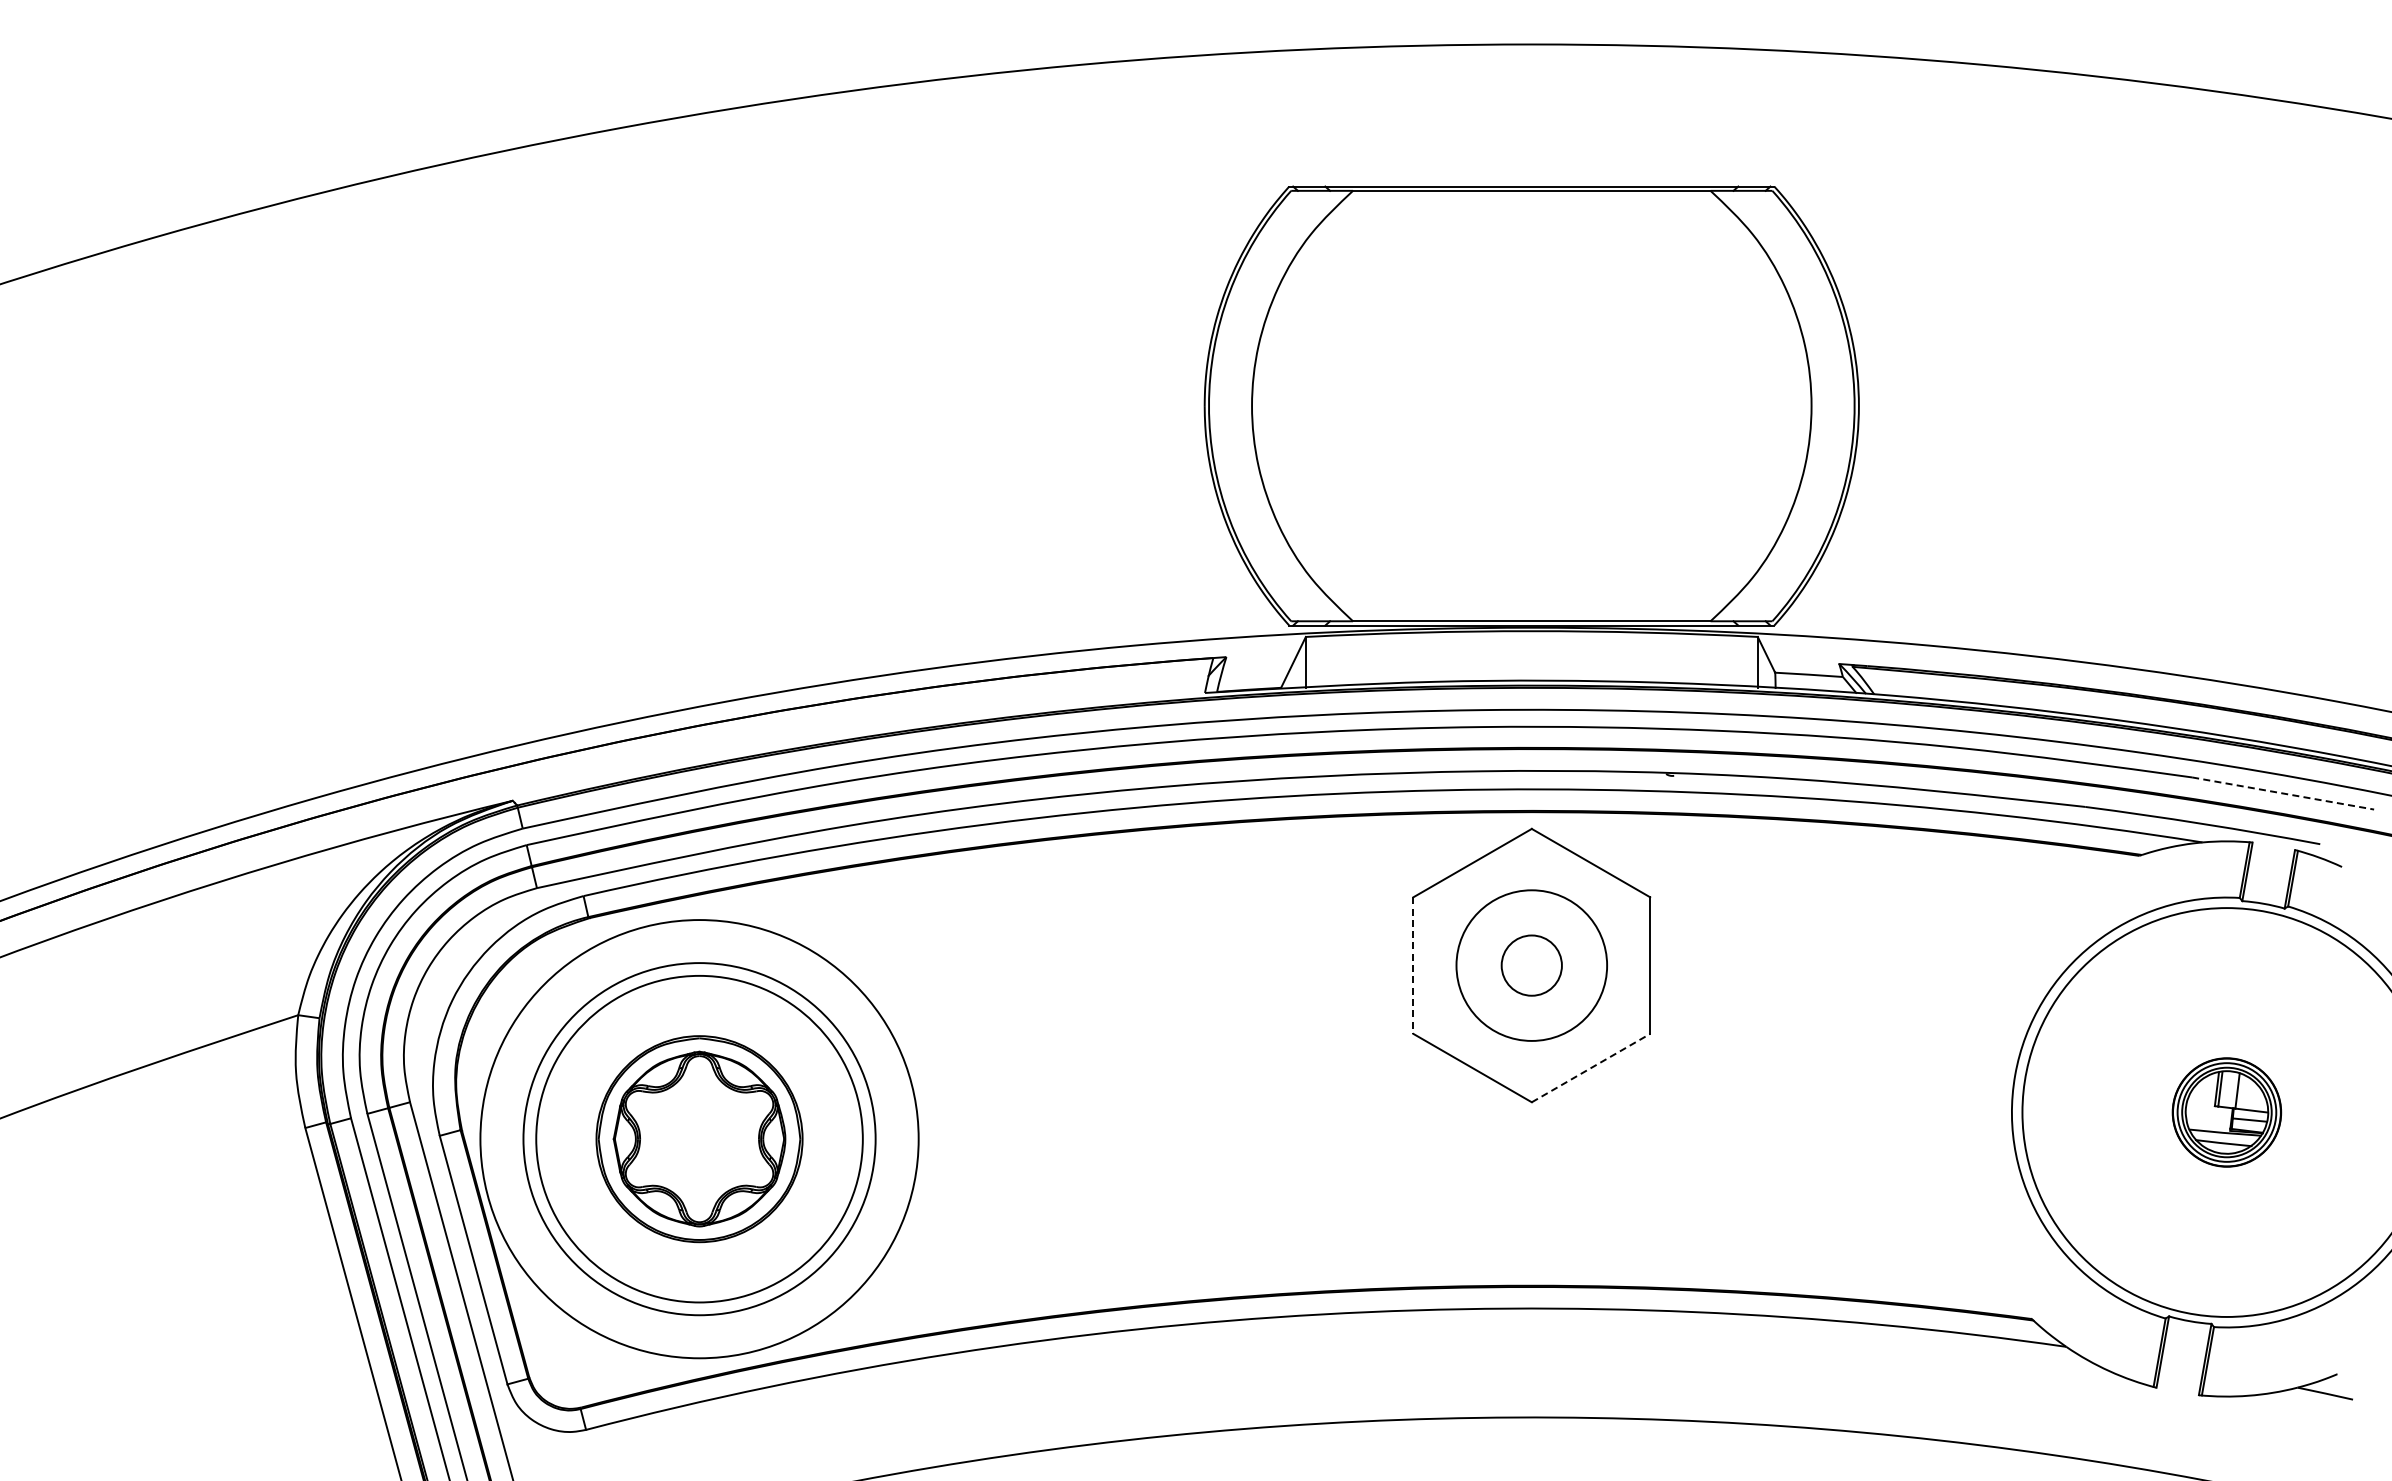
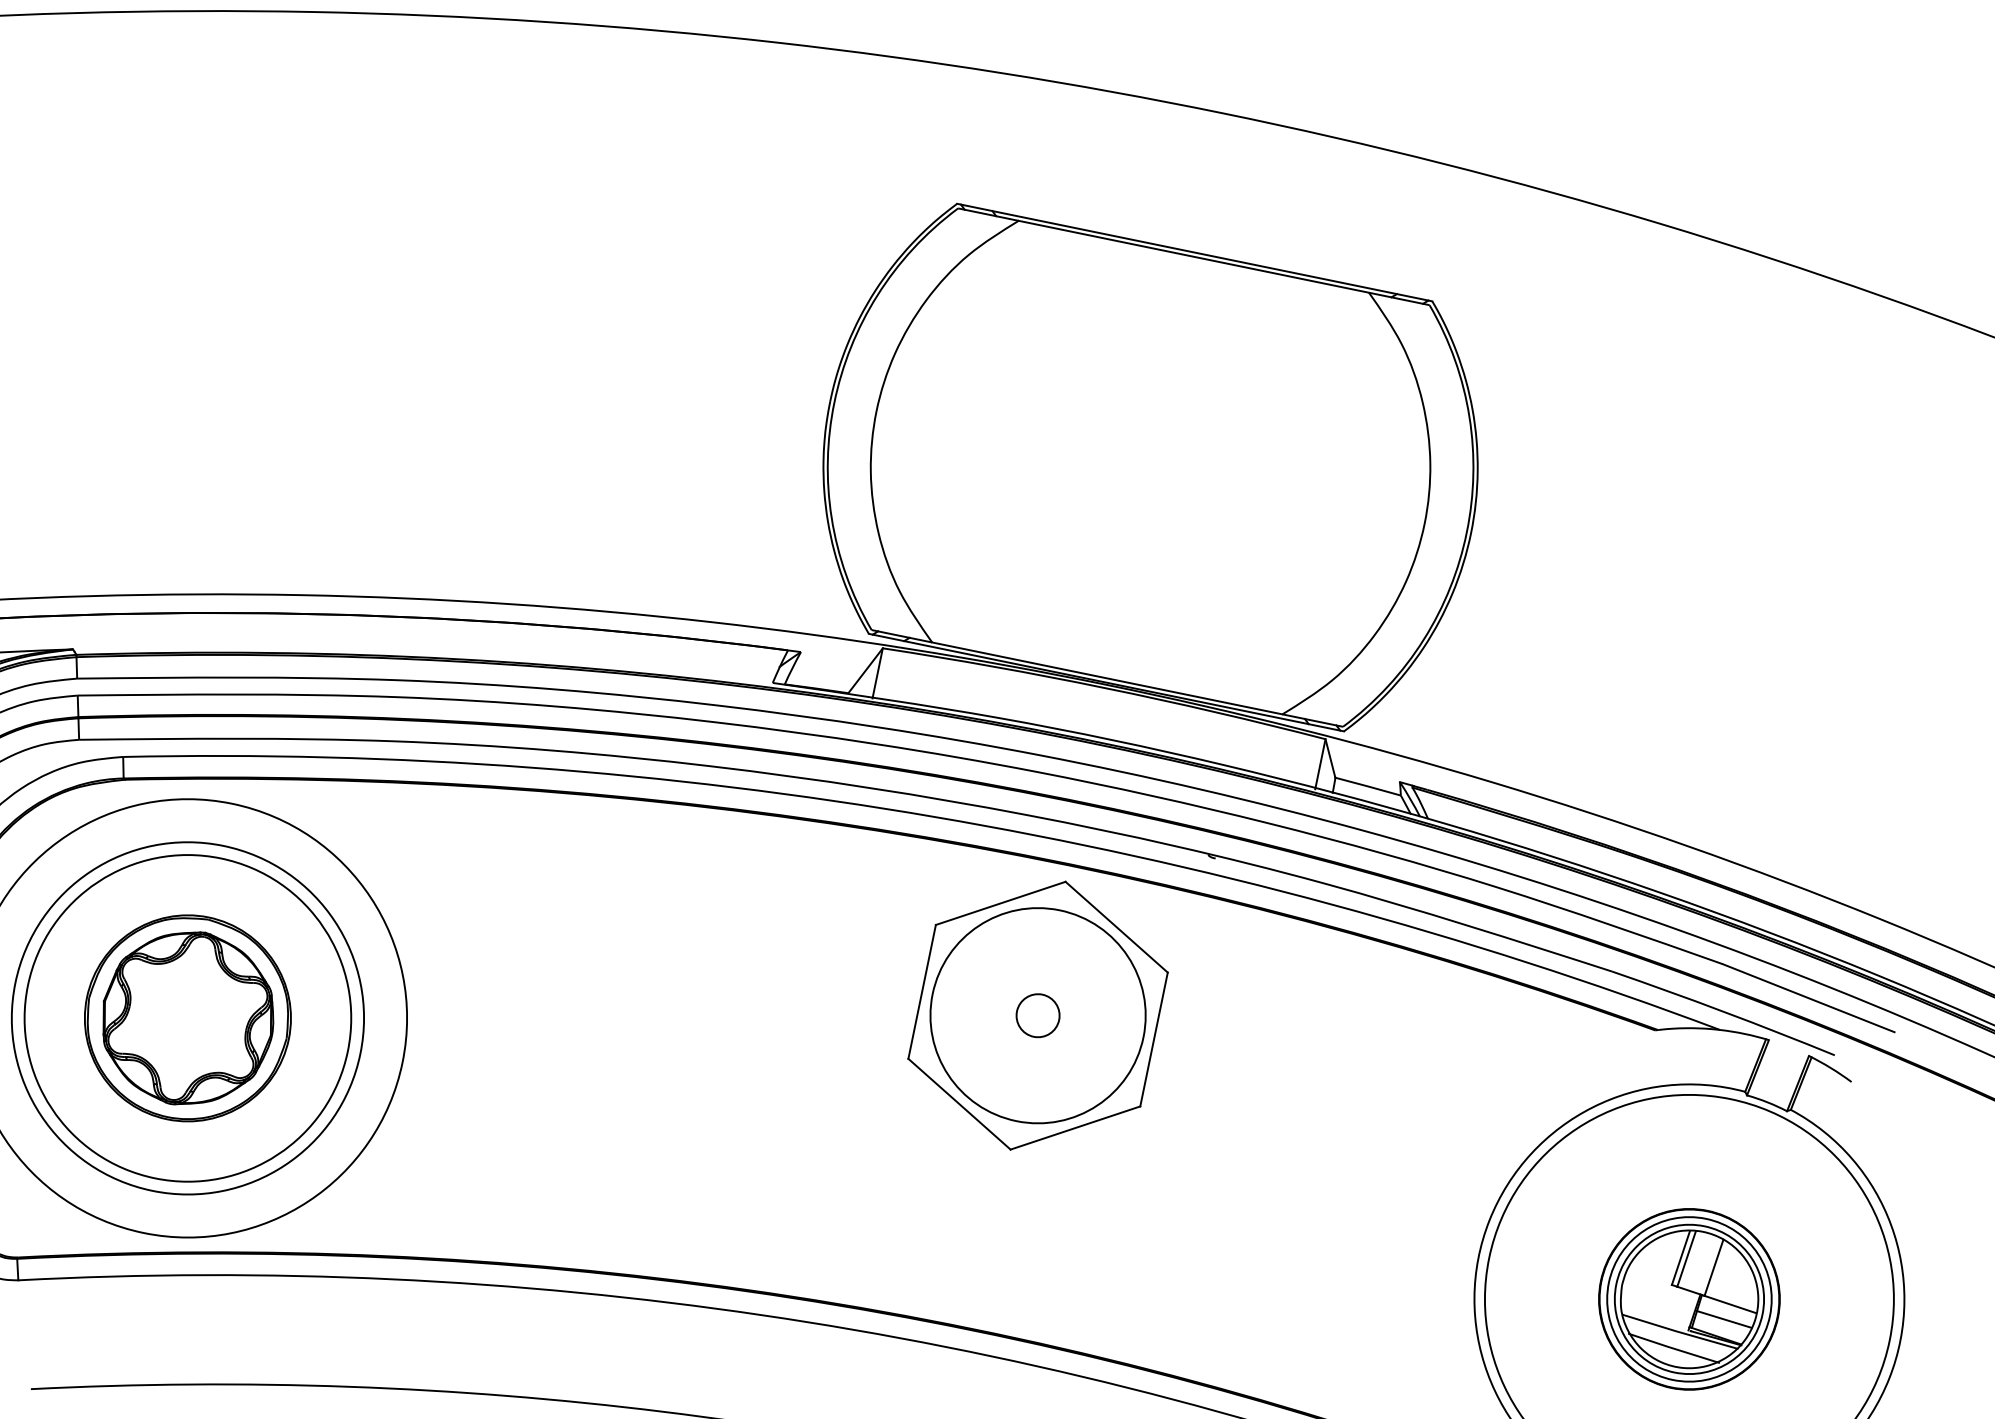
line: (2283, 793) -> (1809, 998), dashed -> solid
circle: (1531, 965) -> (1037, 1015), size x0.71
circle: (1531, 965) -> (1037, 1015), size x1.43
line: (1413, 966) -> (922, 992), dashed -> solid
line: (1591, 1067) -> (1076, 1127), dashed -> solid
part: (2226, 1112) -> (1689, 1299), size x1.67

